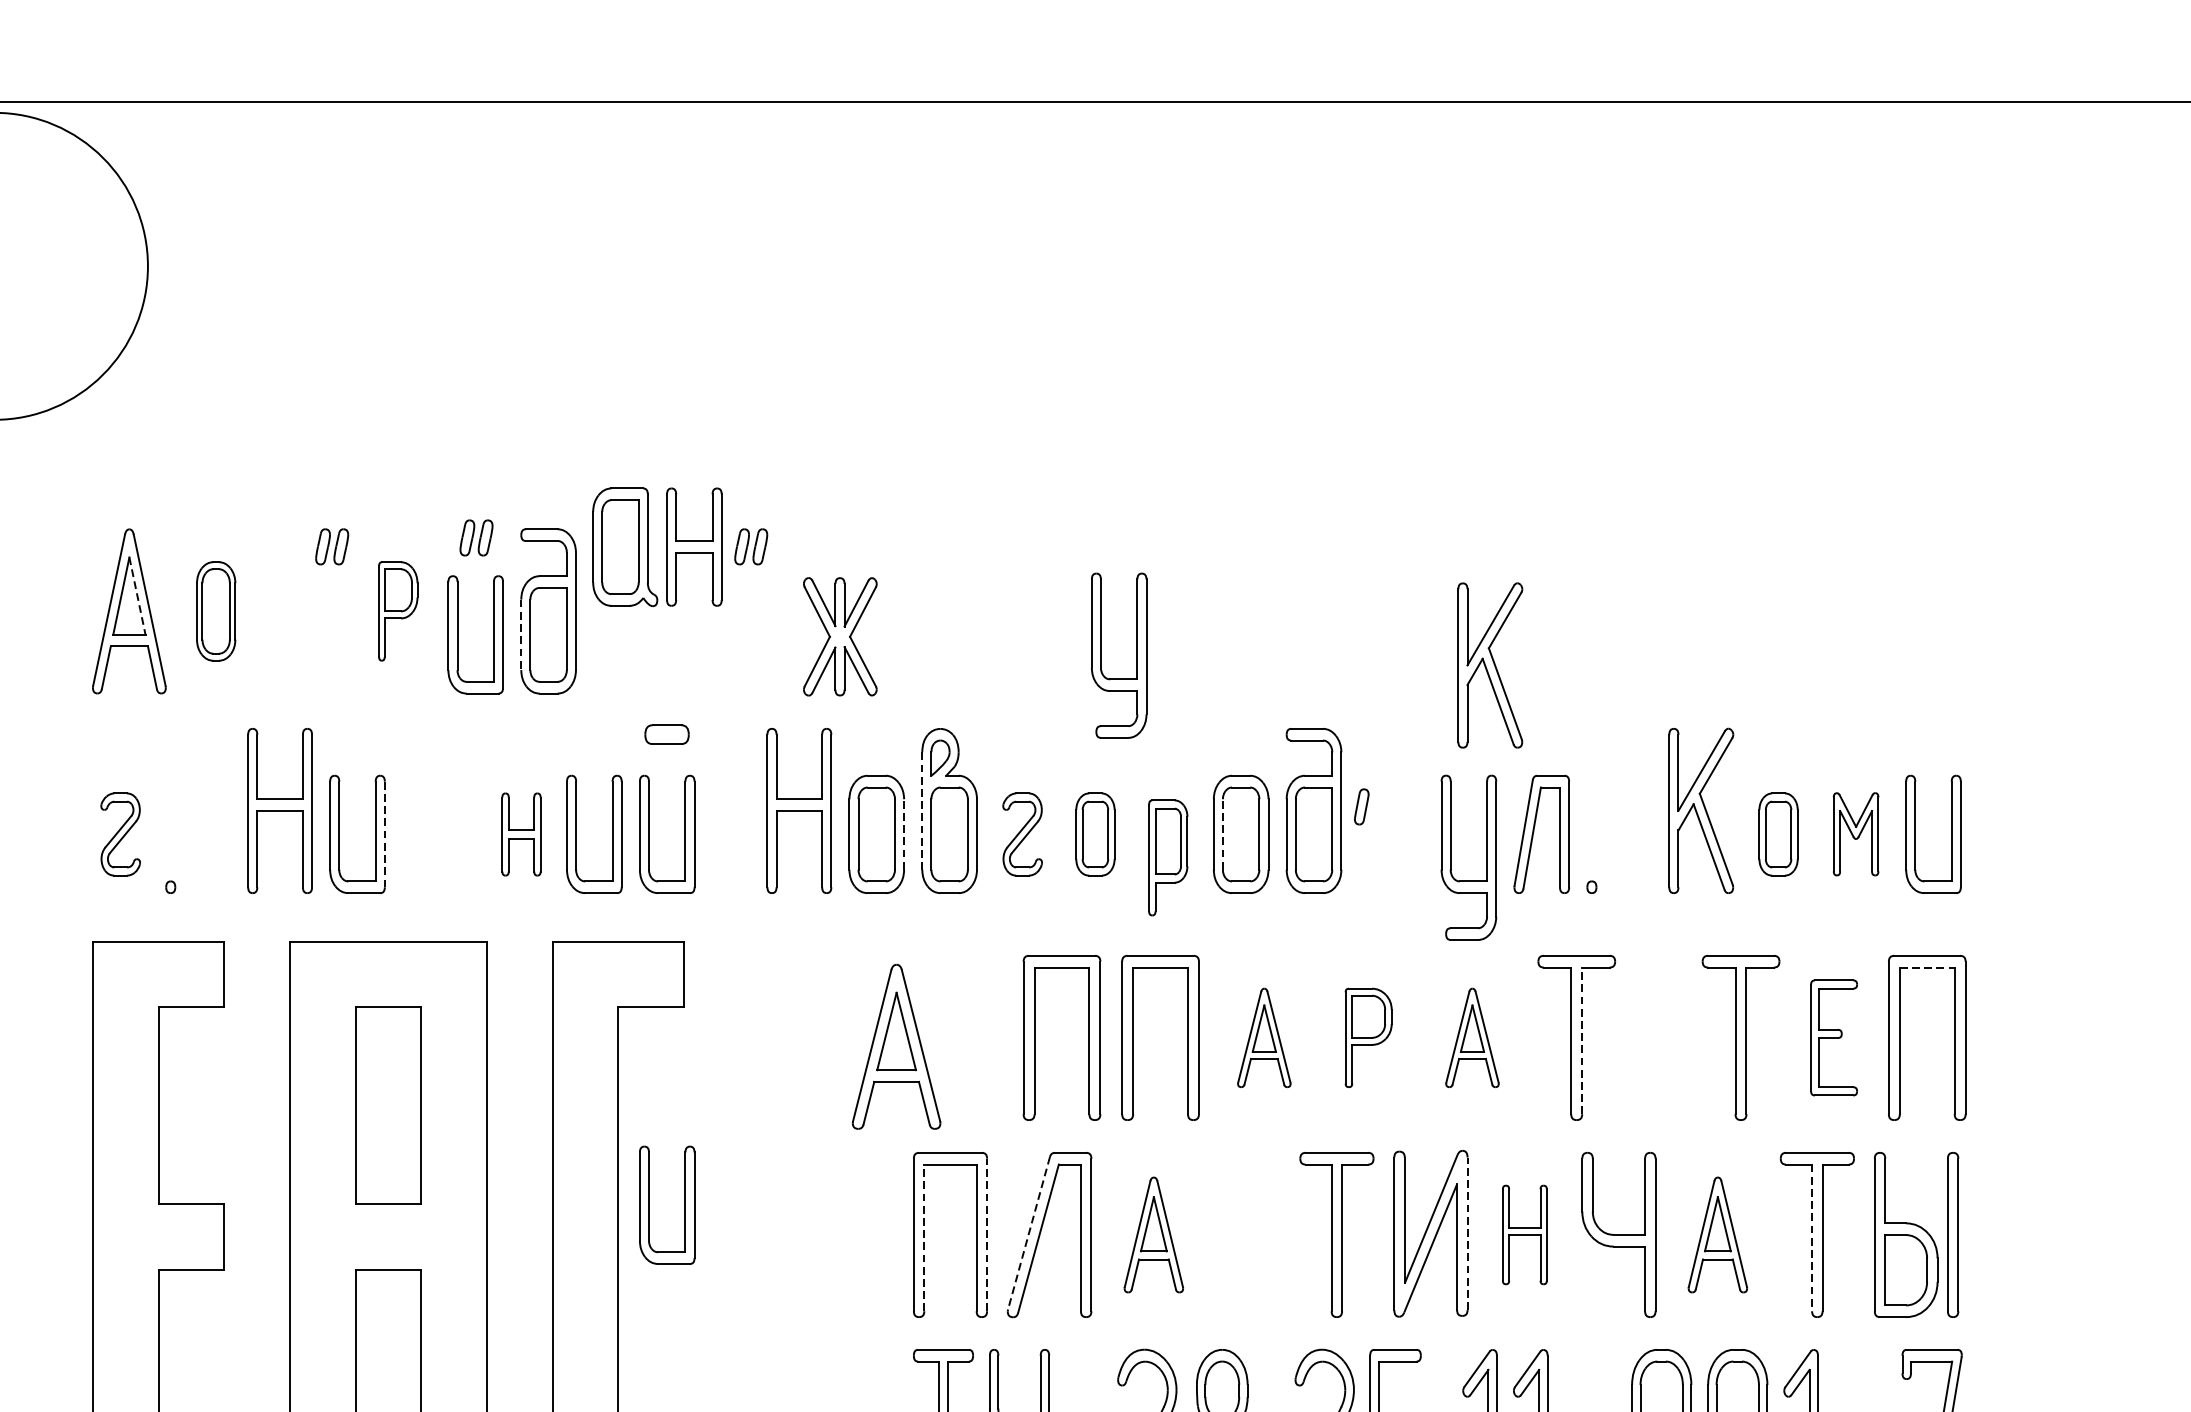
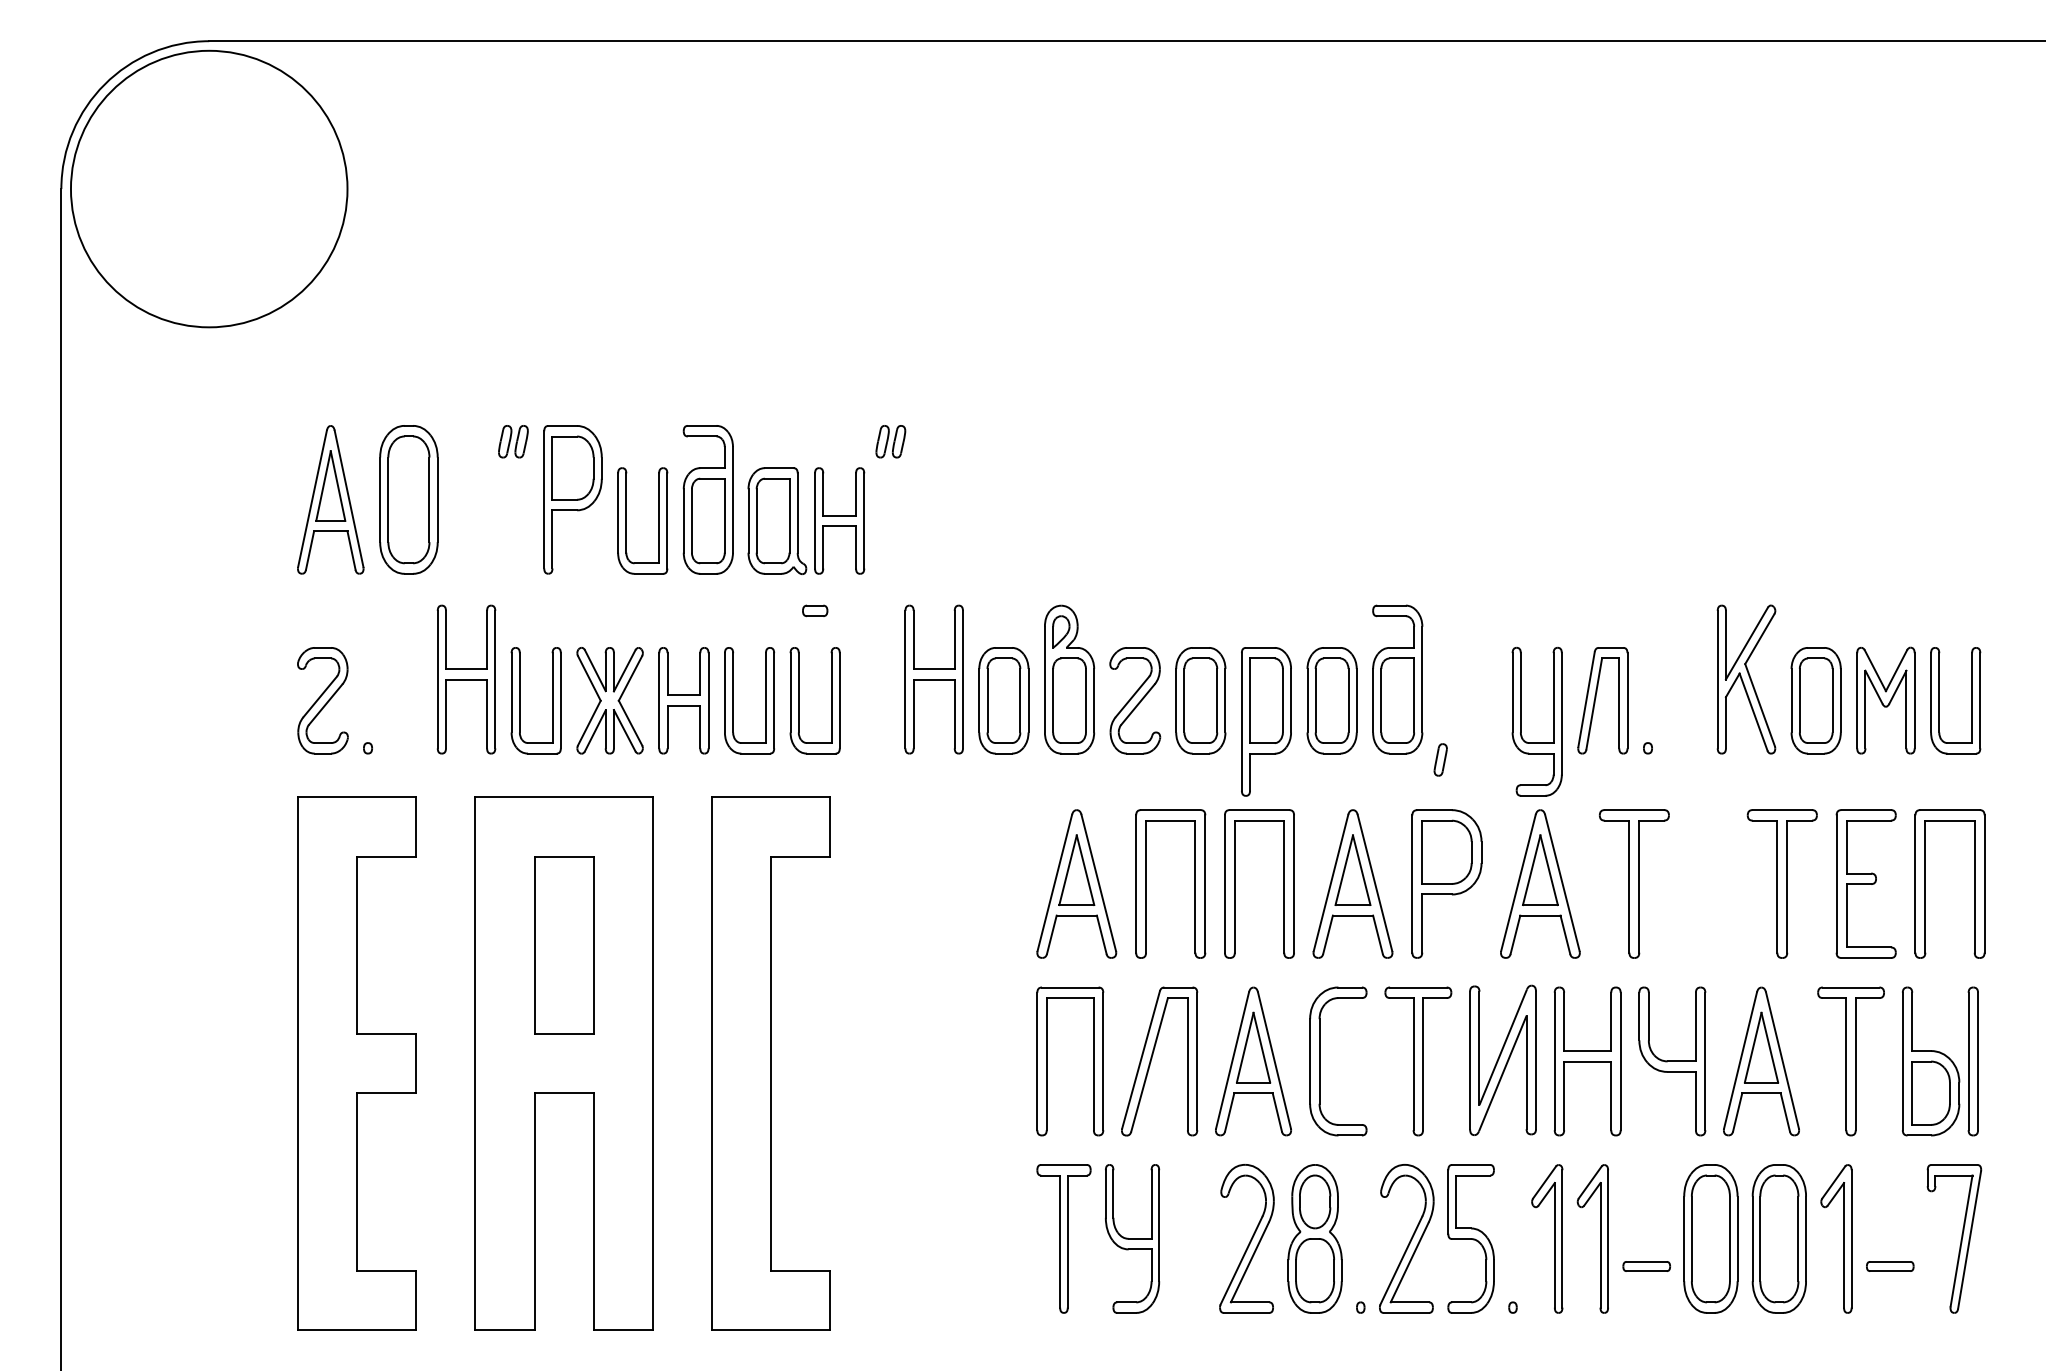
part: (476, 537) -> (643, 433), removed
part: (648, 546) -> (798, 520), moved
line: (137, 596) -> (338, 486), dashed -> solid
part: (215, 611) -> (408, 499), size x1.67
part: (397, 611) -> (572, 499), size x1.67
line: (521, 635) -> (683, 521), dashed -> solid
part: (839, 636) -> (609, 700), moved
part: (1101, 655) -> (1206, 539), removed
part: (1490, 665) -> (1556, 548), removed
part: (667, 734) -> (815, 610), size x0.62
part: (1361, 806) -> (1440, 759), moved
line: (921, 810) -> (1044, 679), dashed -> solid
part: (120, 834) -> (322, 700), size x1.43
line: (384, 834) -> (560, 700), dashed -> solid
part: (521, 834) -> (683, 700), size x1.43
line: (904, 834) -> (1028, 700), dashed -> solid
part: (1022, 834) -> (1135, 700), size x1.43
part: (1095, 834) -> (1200, 700), size x1.43
line: (1222, 834) -> (1315, 700), dashed -> solid
part: (1777, 834) -> (1815, 700), size x1.43
part: (1855, 834) -> (1885, 700), size x1.43
part: (1168, 857) -> (1266, 721), size x1.43
line: (1927, 967) -> (1950, 820), dashed -> solid
part: (1263, 1037) -> (1352, 883), size x1.67
part: (1368, 1037) -> (1446, 883), size x1.67
part: (1472, 1037) -> (1540, 883), size x1.67
part: (1833, 1037) -> (1865, 883), size x1.43
line: (1582, 1040) -> (1639, 886), dashed -> solid
part: (896, 1046) -> (1076, 883), moved
part: (649, 1205) -> (799, 1034), removed
line: (1028, 1233) -> (1140, 1060), dashed -> solid
line: (1468, 1233) -> (1536, 1060), dashed -> solid
line: (987, 1234) -> (1103, 1061), dashed -> solid
part: (1153, 1234) -> (1253, 1061), size x1.43
part: (1228, 1234) -> (1320, 1061), added
part: (1524, 1234) -> (1587, 1061), size x1.67
part: (1717, 1234) -> (1761, 1061), size x1.43
line: (924, 1237) -> (1046, 1063), dashed -> solid
line: (1812, 1238) -> (1846, 1064), dashed -> solid

